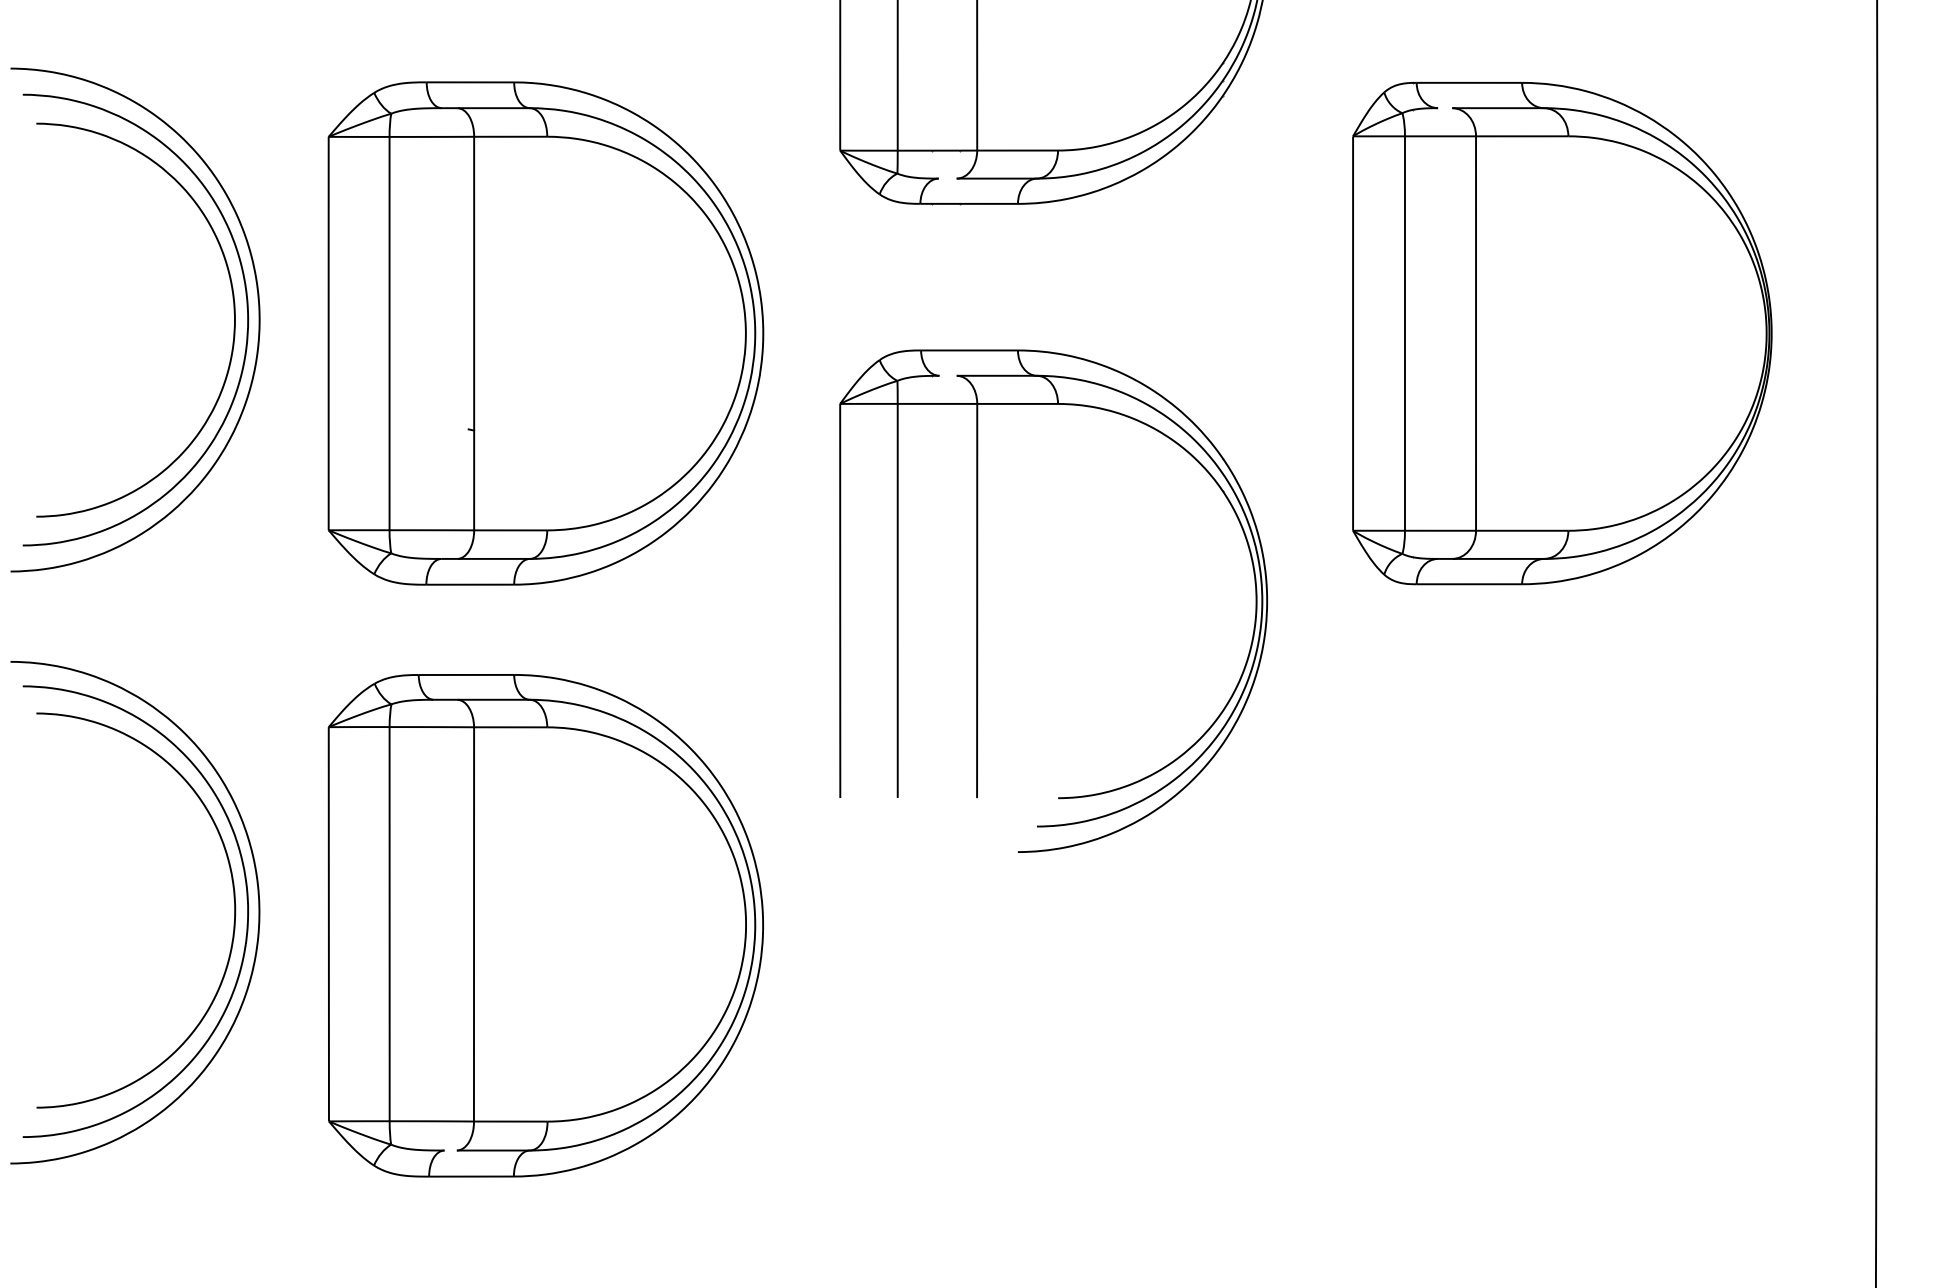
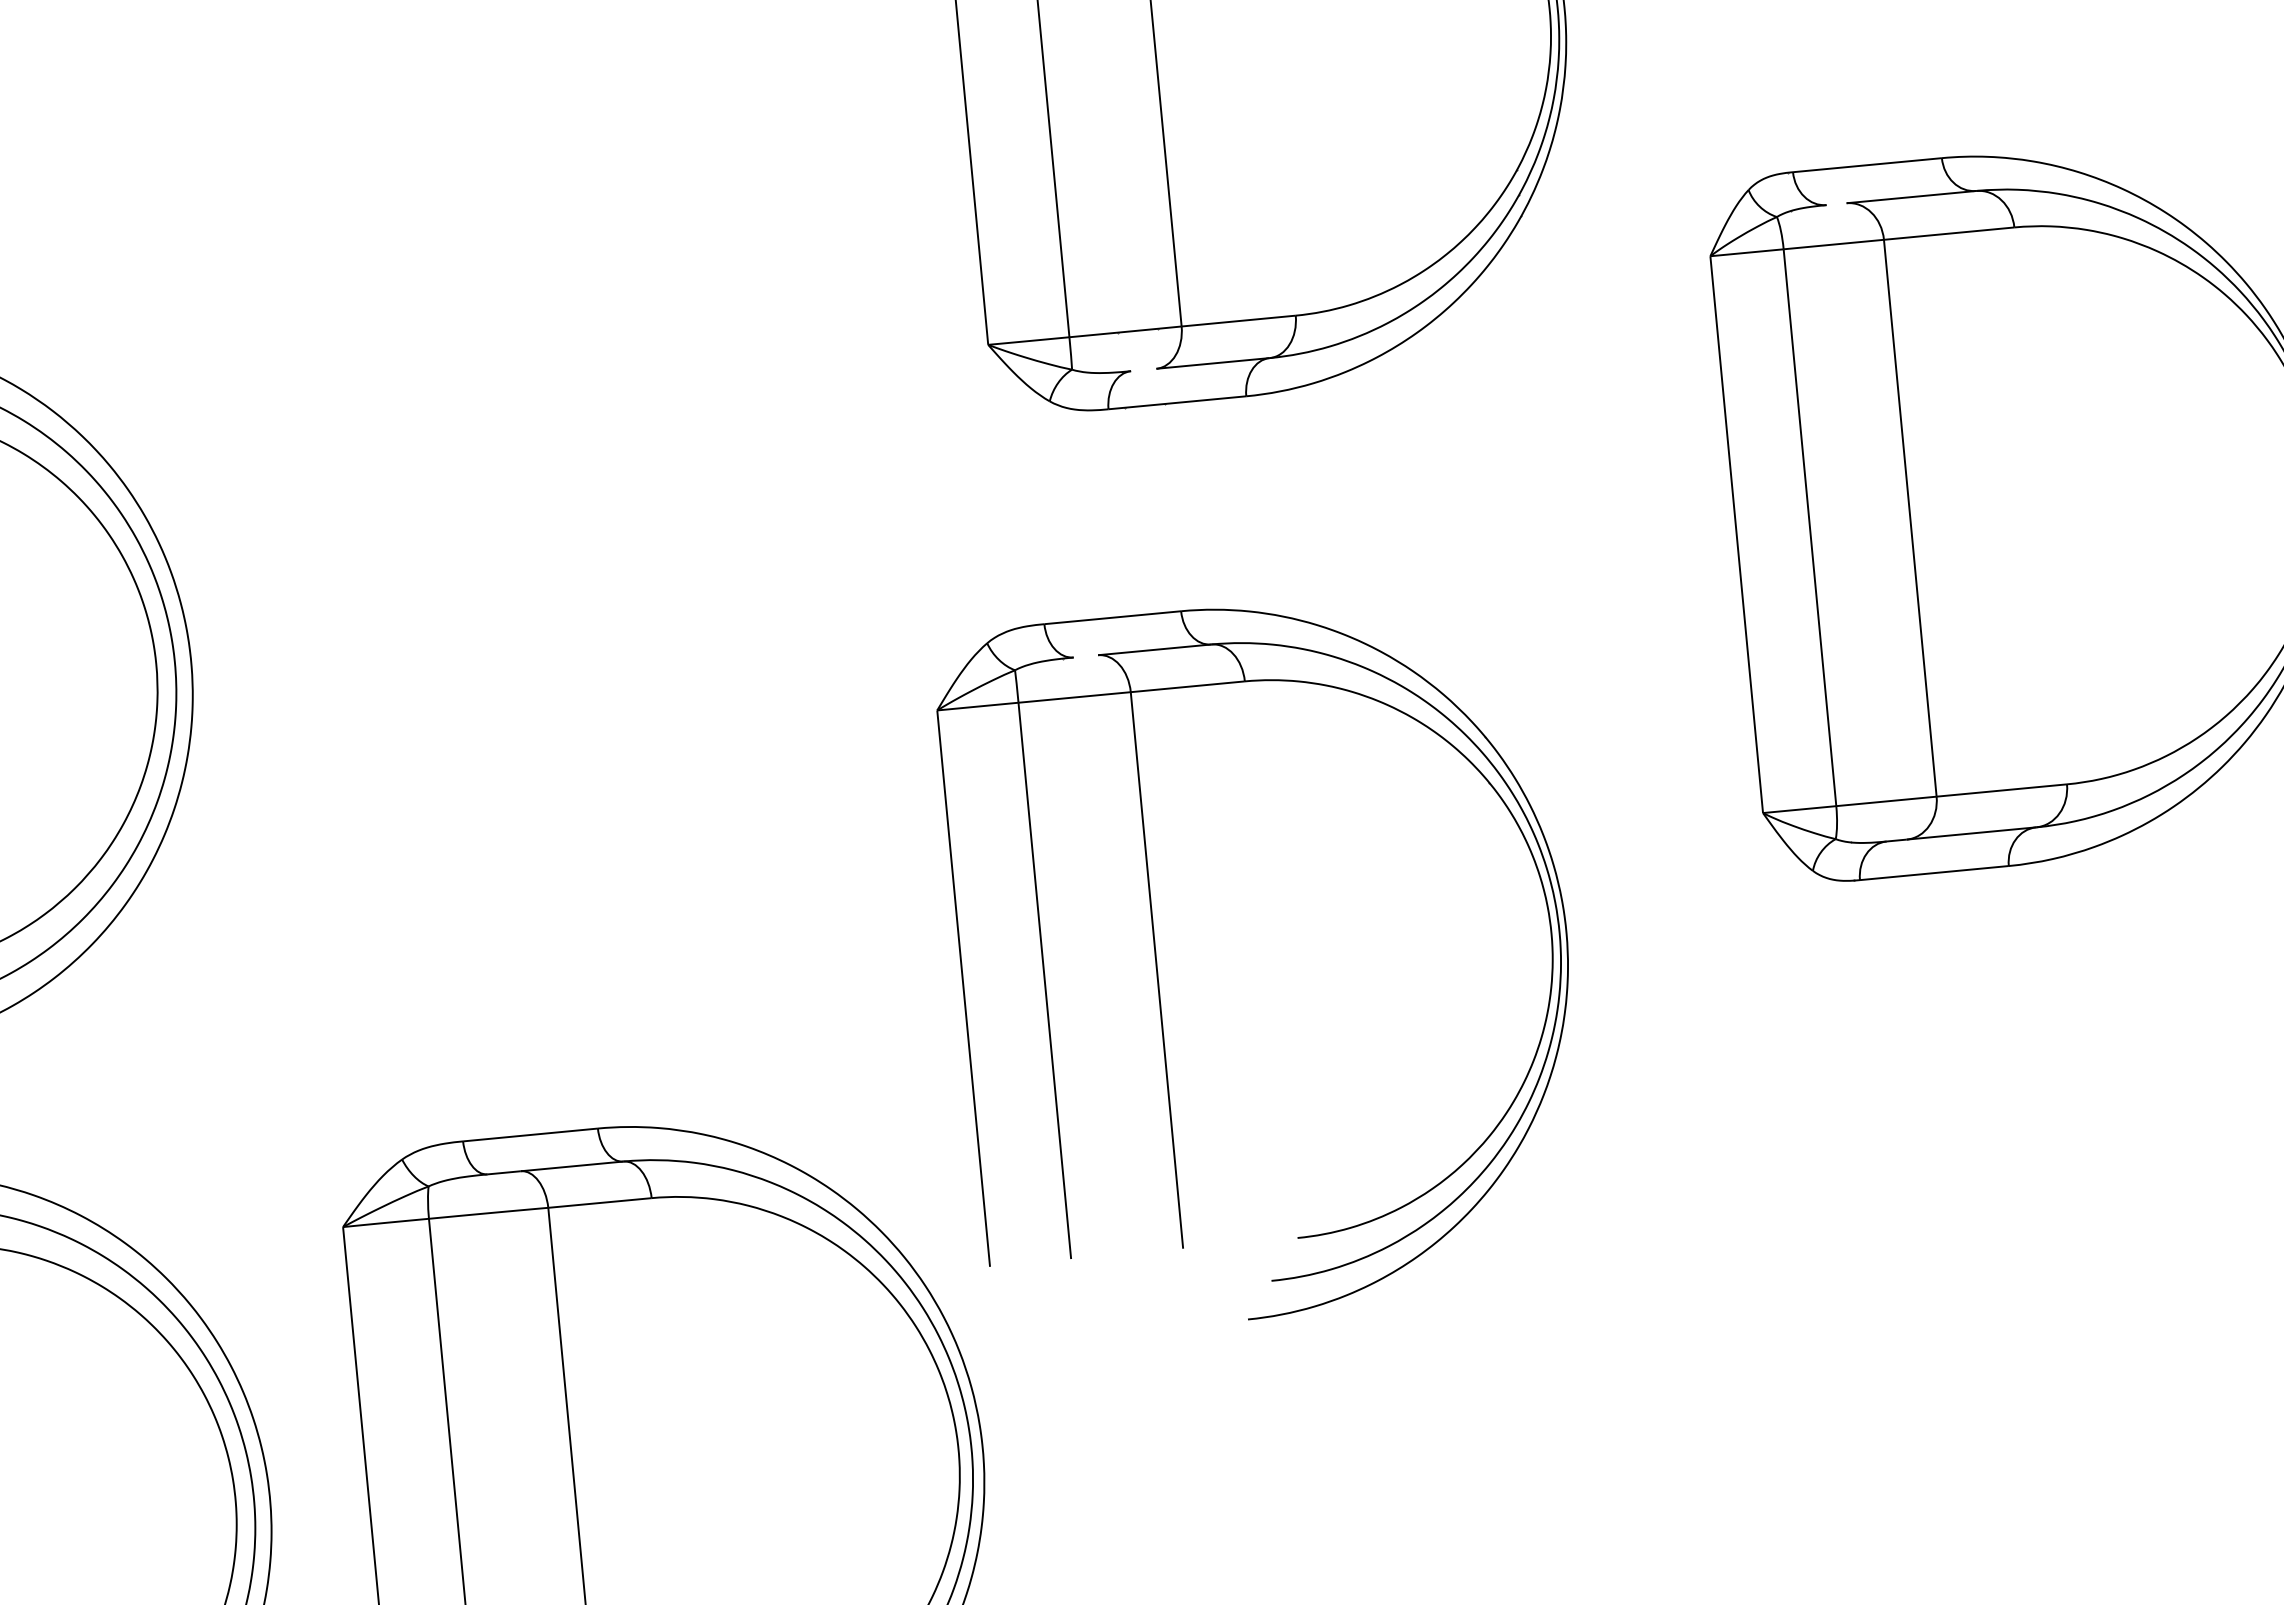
part: (545, 333) -> (596, 642), removed
part: (978, 600) -> (1158, 969), moved

